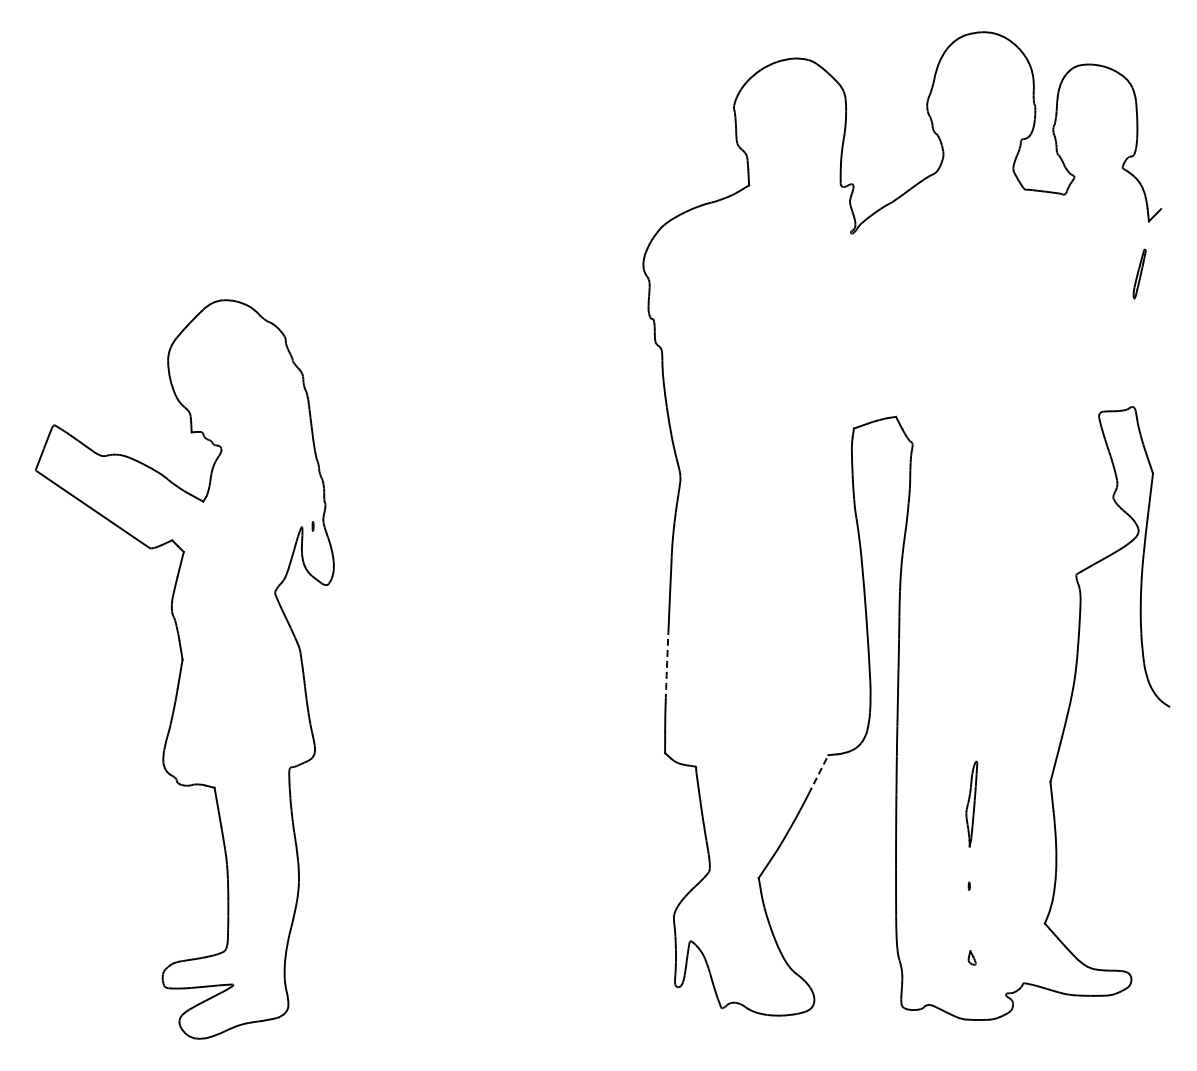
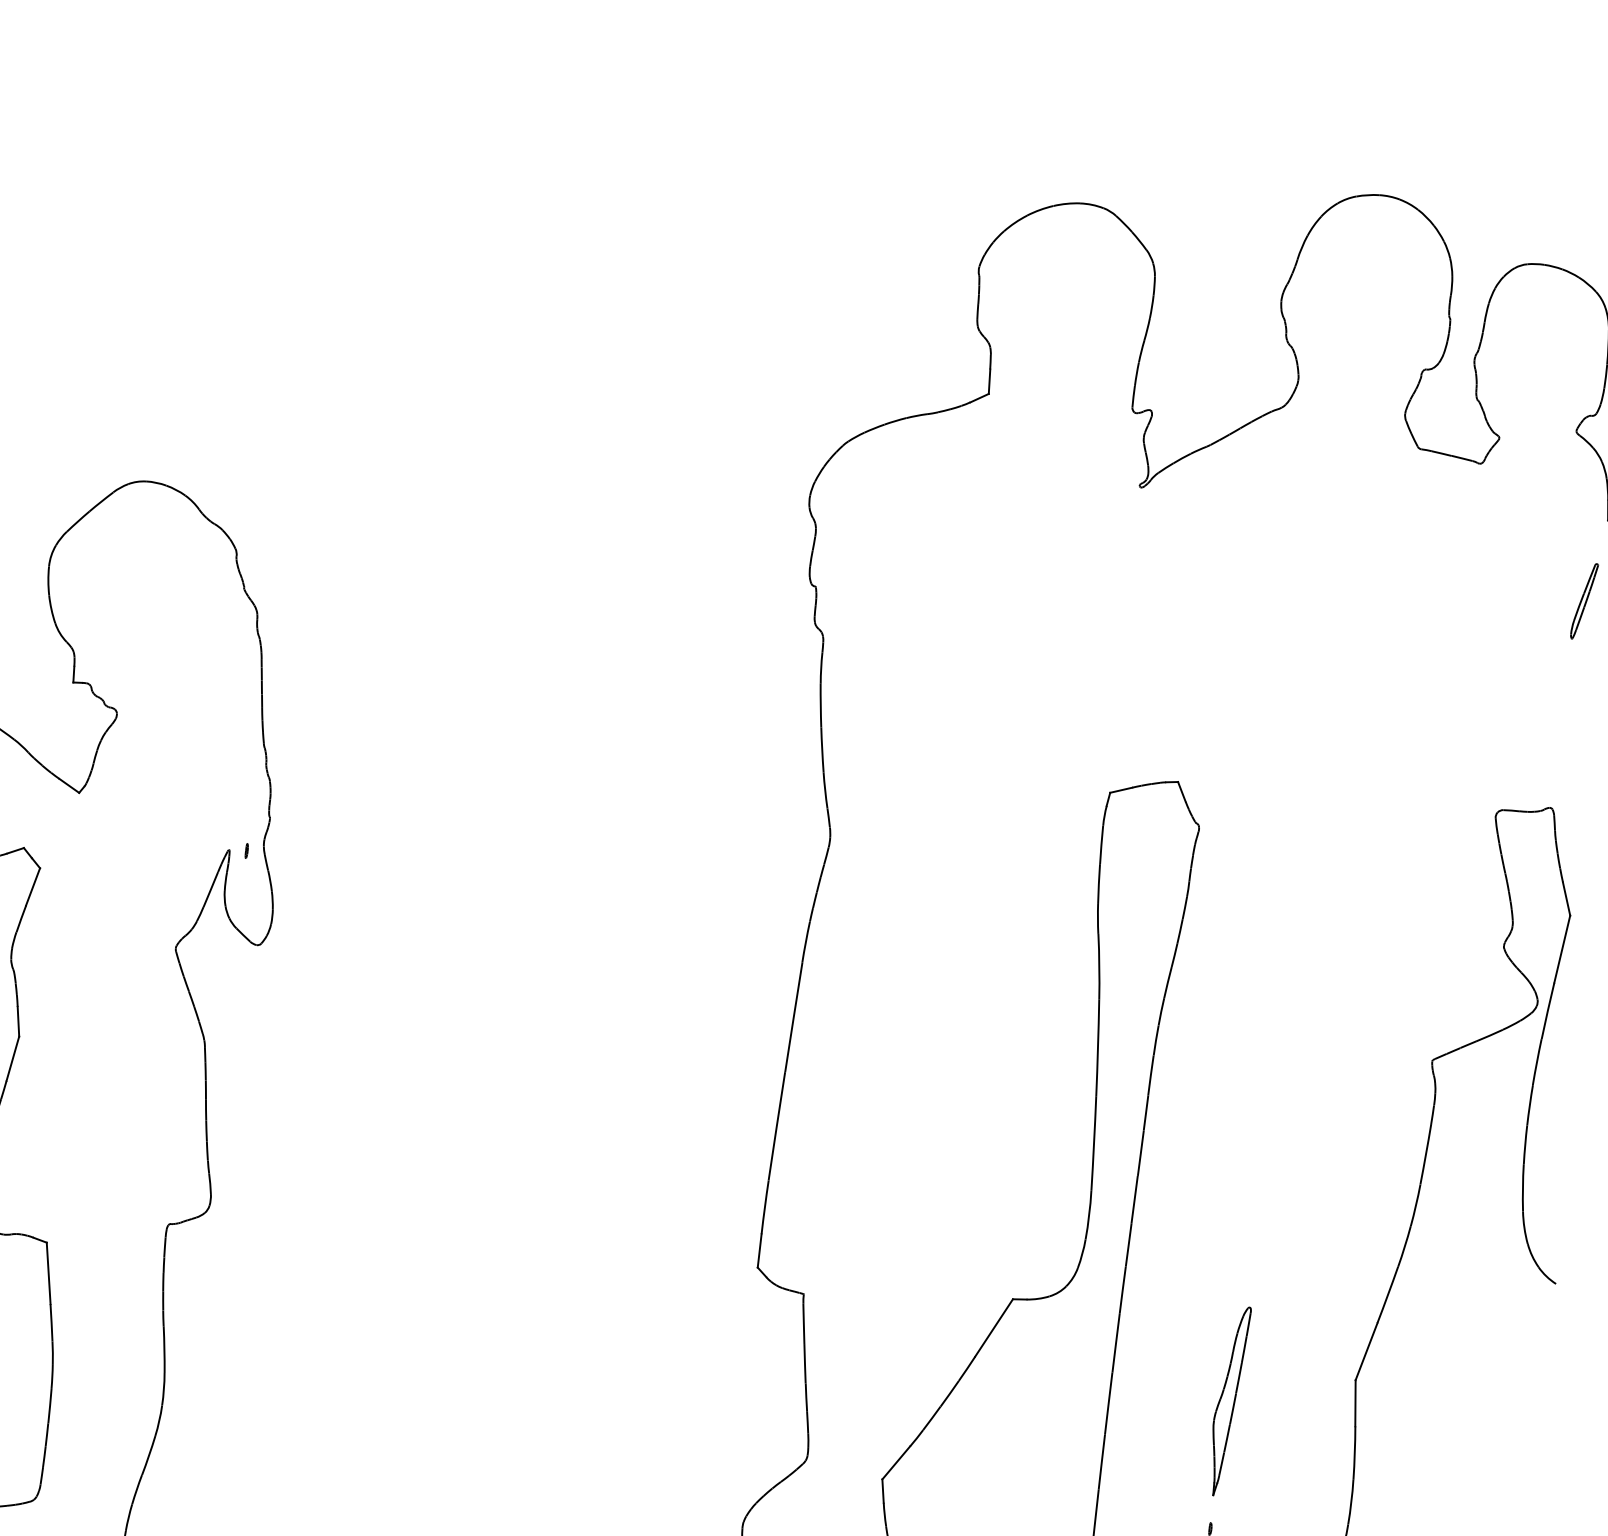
arc: (667, 662) -> (777, 1126), dashed -> solid
line: (818, 774) -> (994, 1327), dashed -> solid
part: (971, 803) -> (1228, 1400), size x1.43

